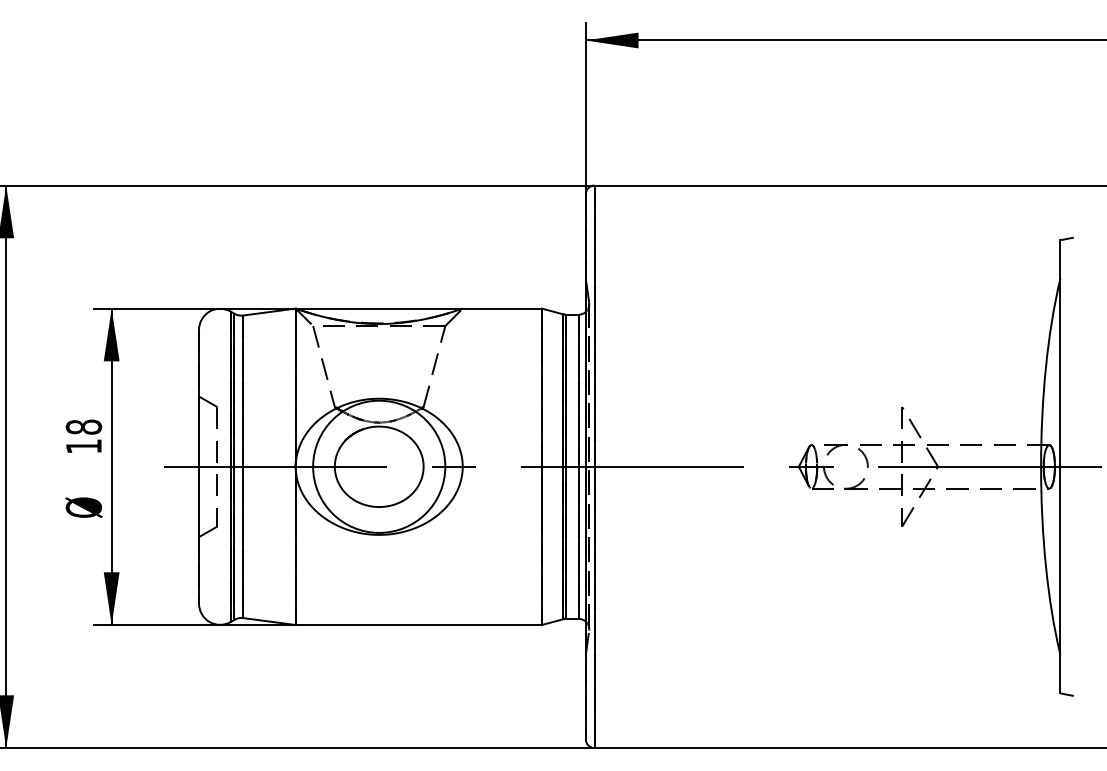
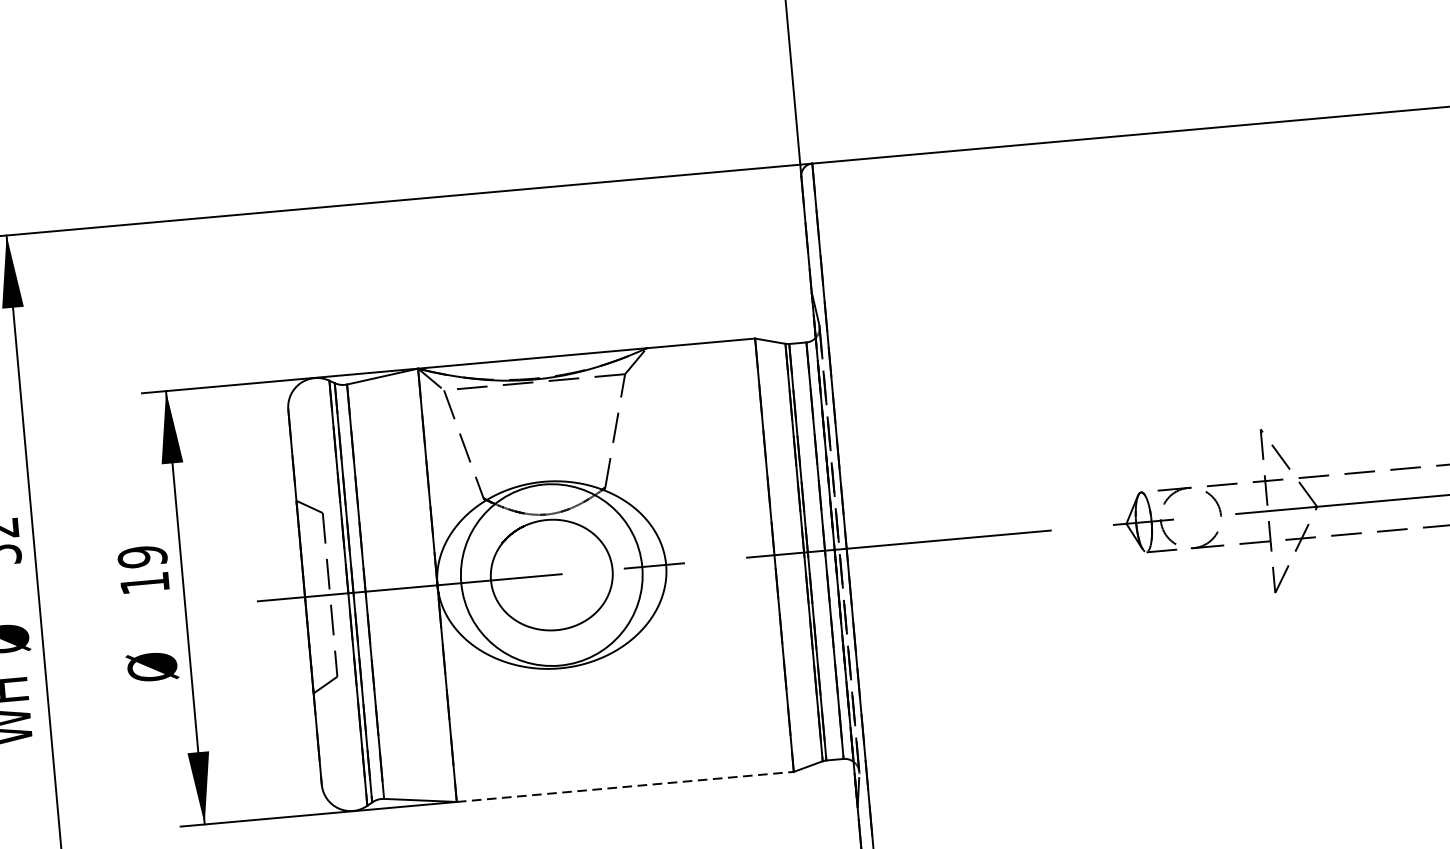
text: (84, 426) -> (143, 555), 18 -> 19
line: (419, 625) -> (626, 787), solid -> dashed

